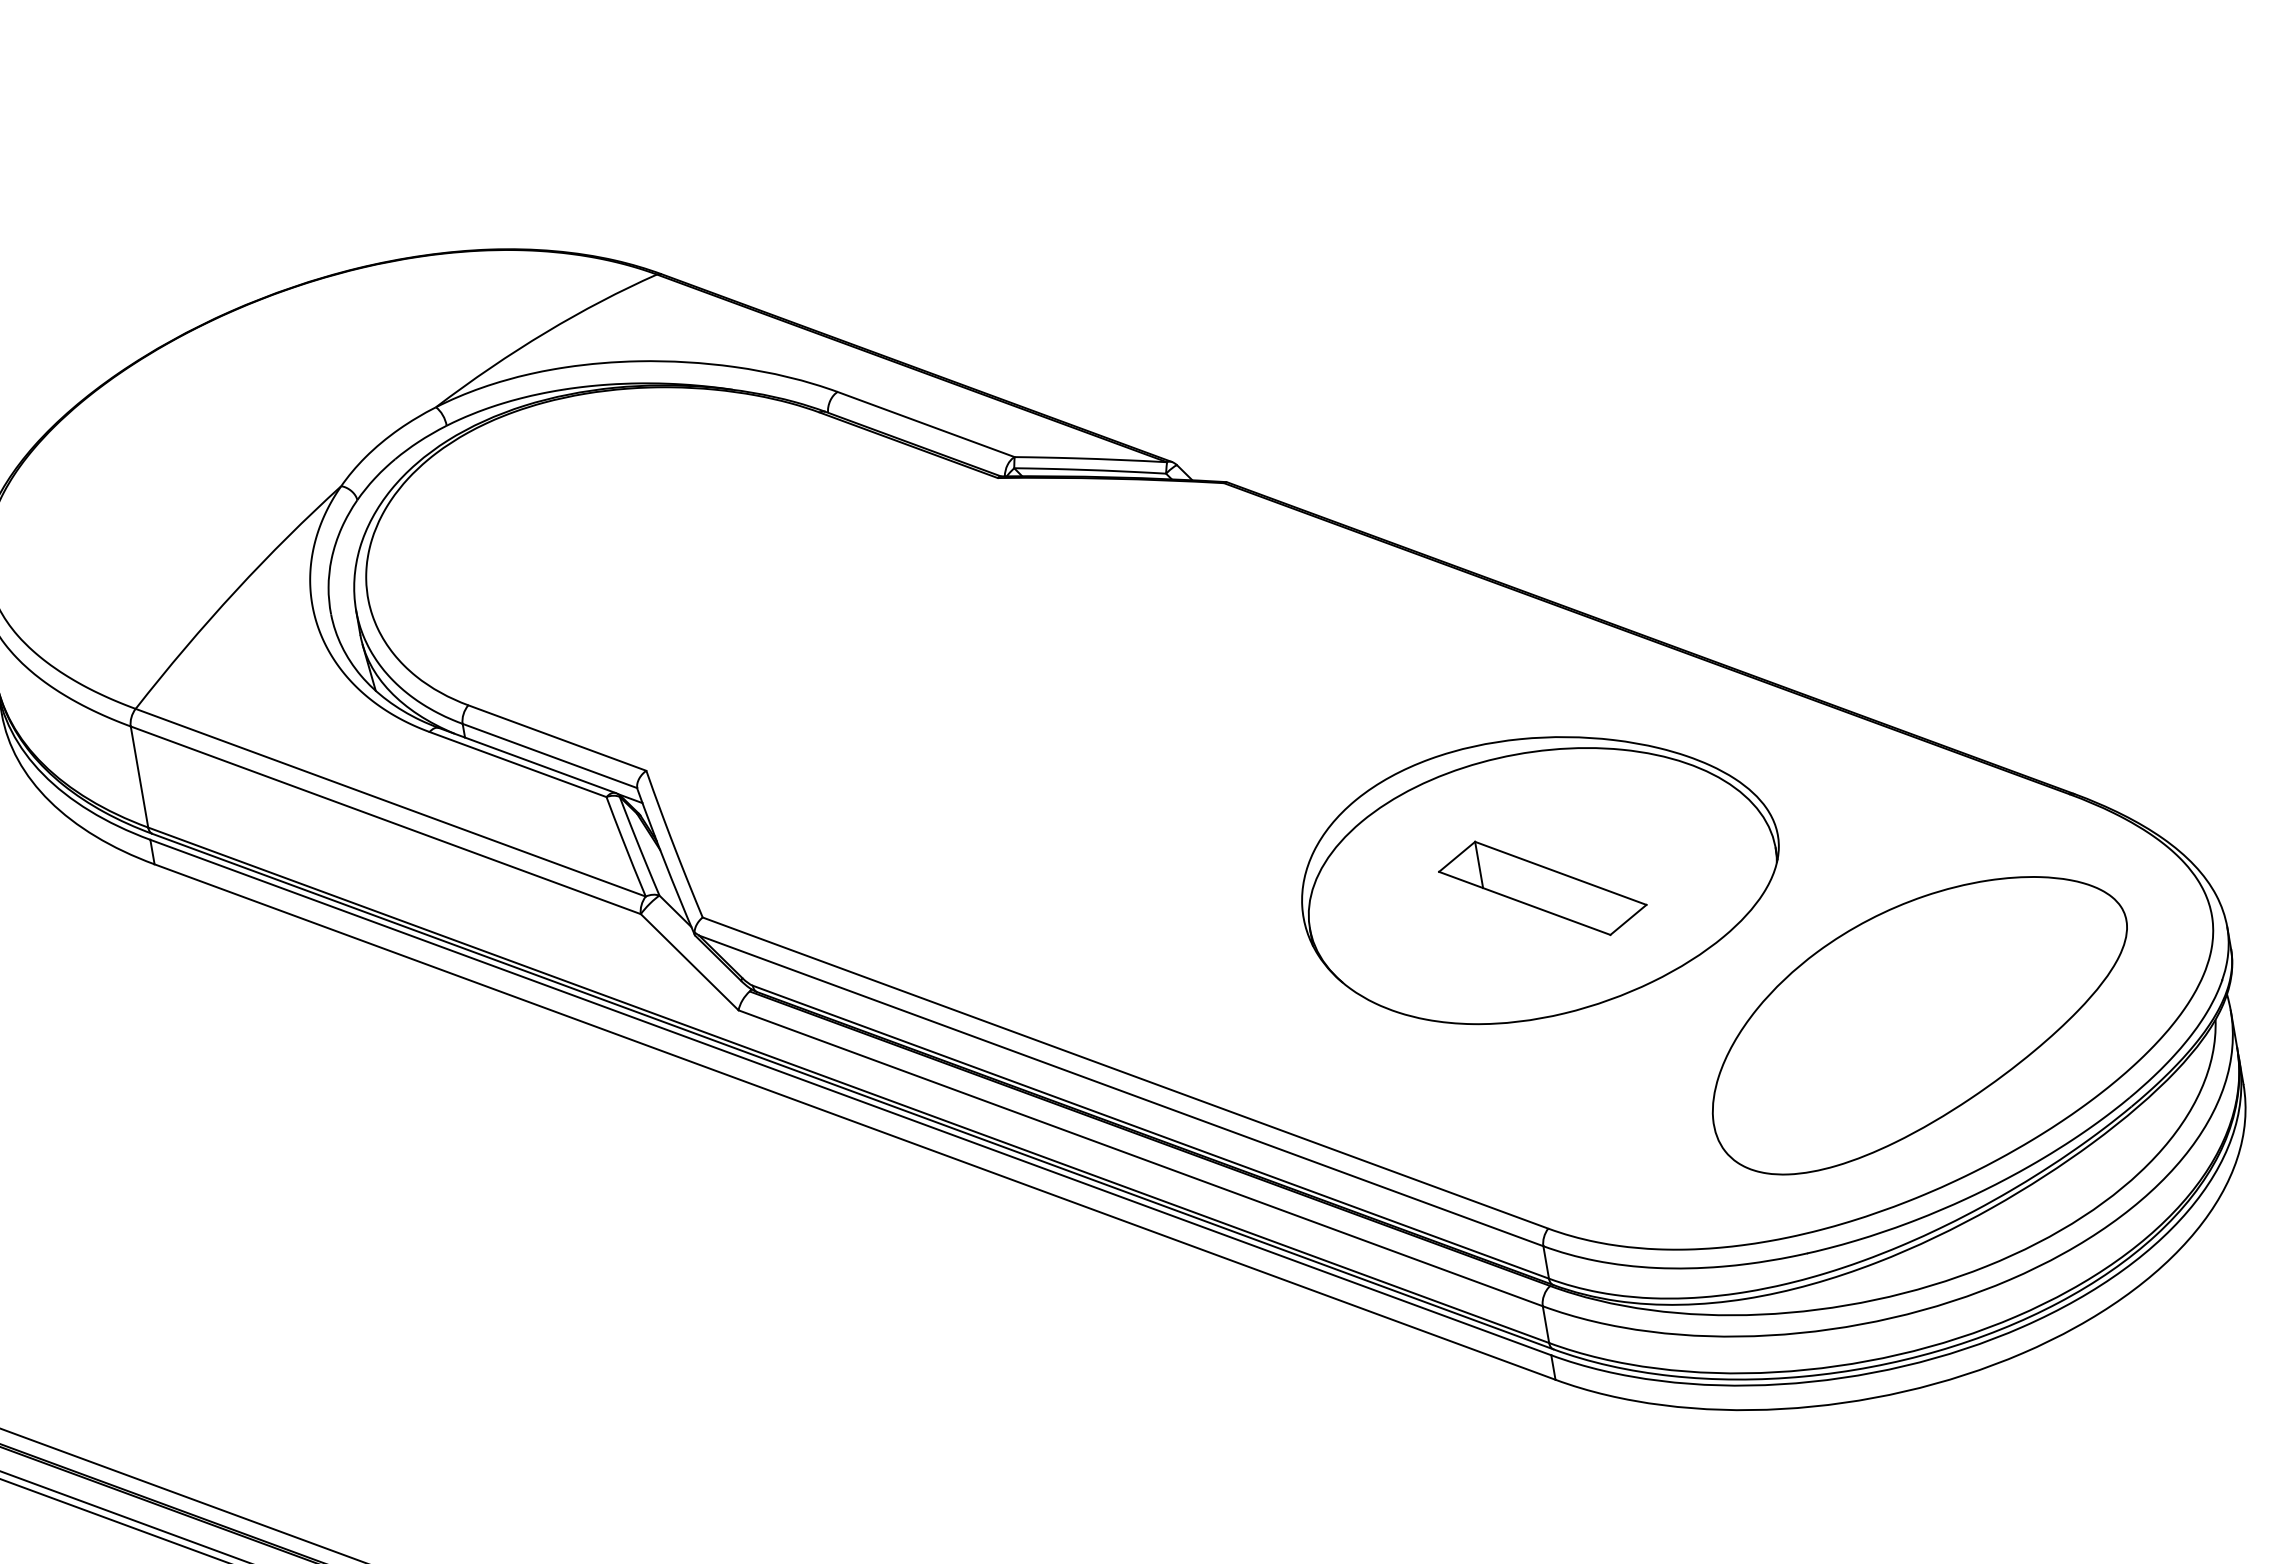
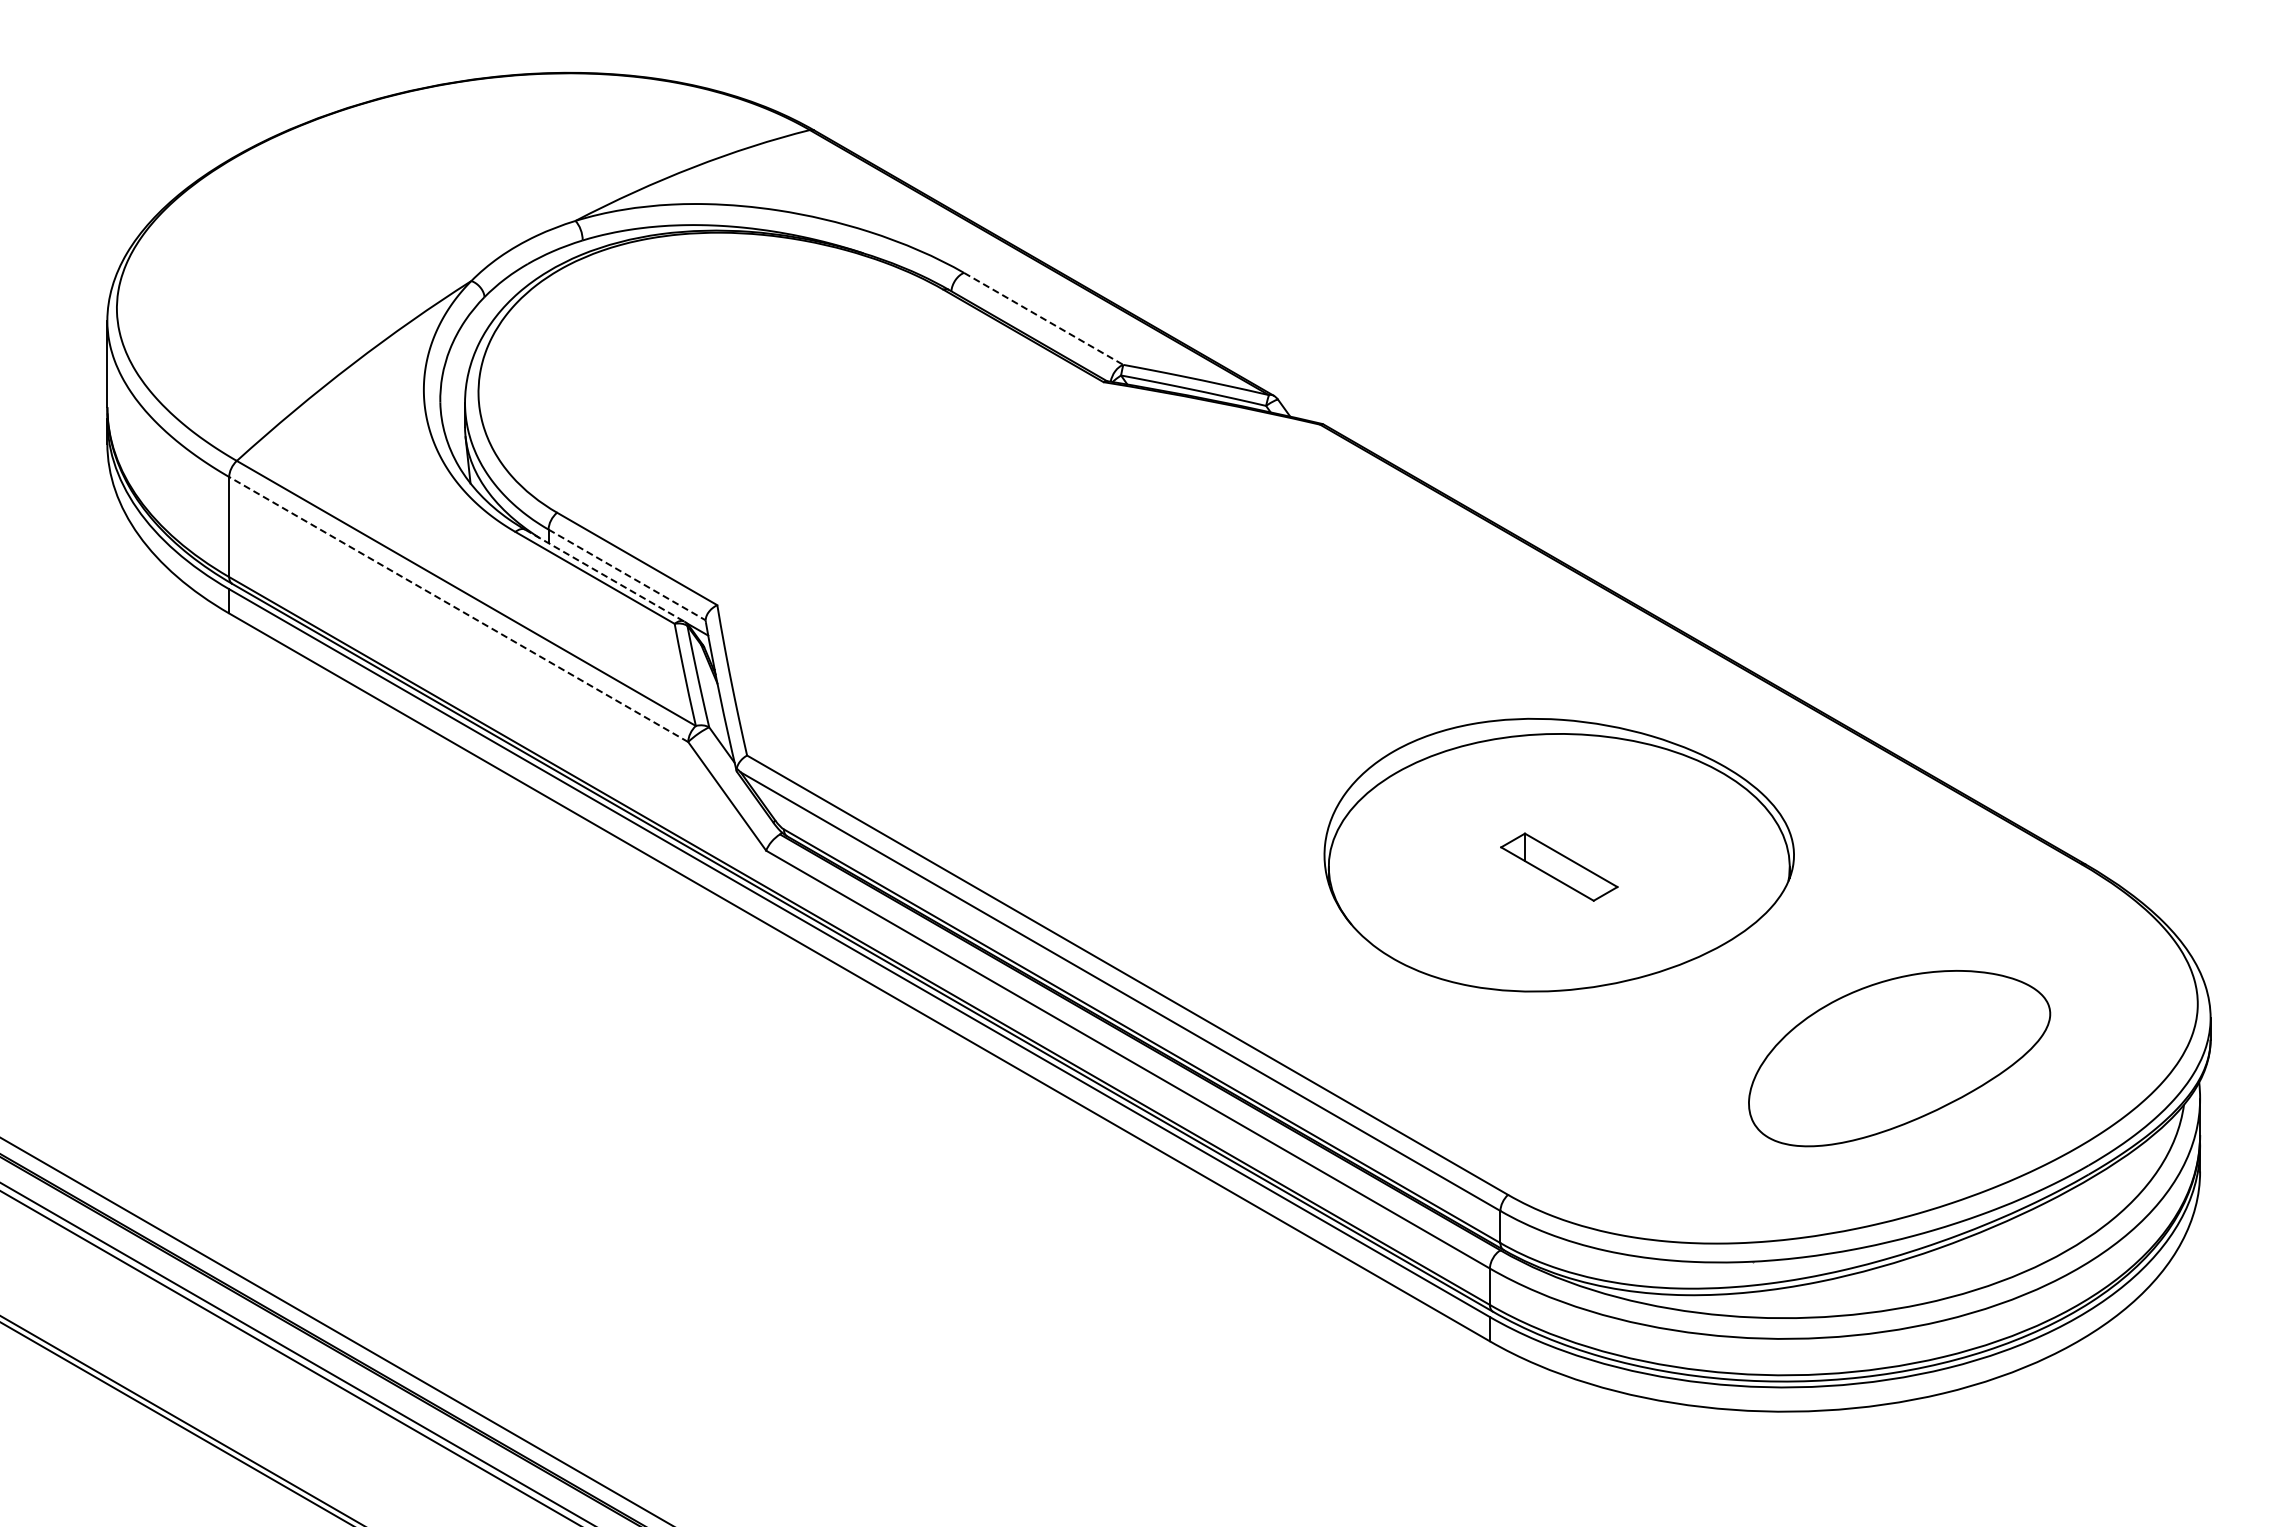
line: (925, 424) -> (1043, 318), solid -> dashed
line: (550, 755) -> (627, 574), solid -> dashed
line: (527, 760) -> (604, 575), solid -> dashed
line: (385, 820) -> (458, 609), solid -> dashed
part: (1543, 888) -> (1559, 867), size x0.6
part: (1919, 1022) -> (1899, 1058), size x0.7

